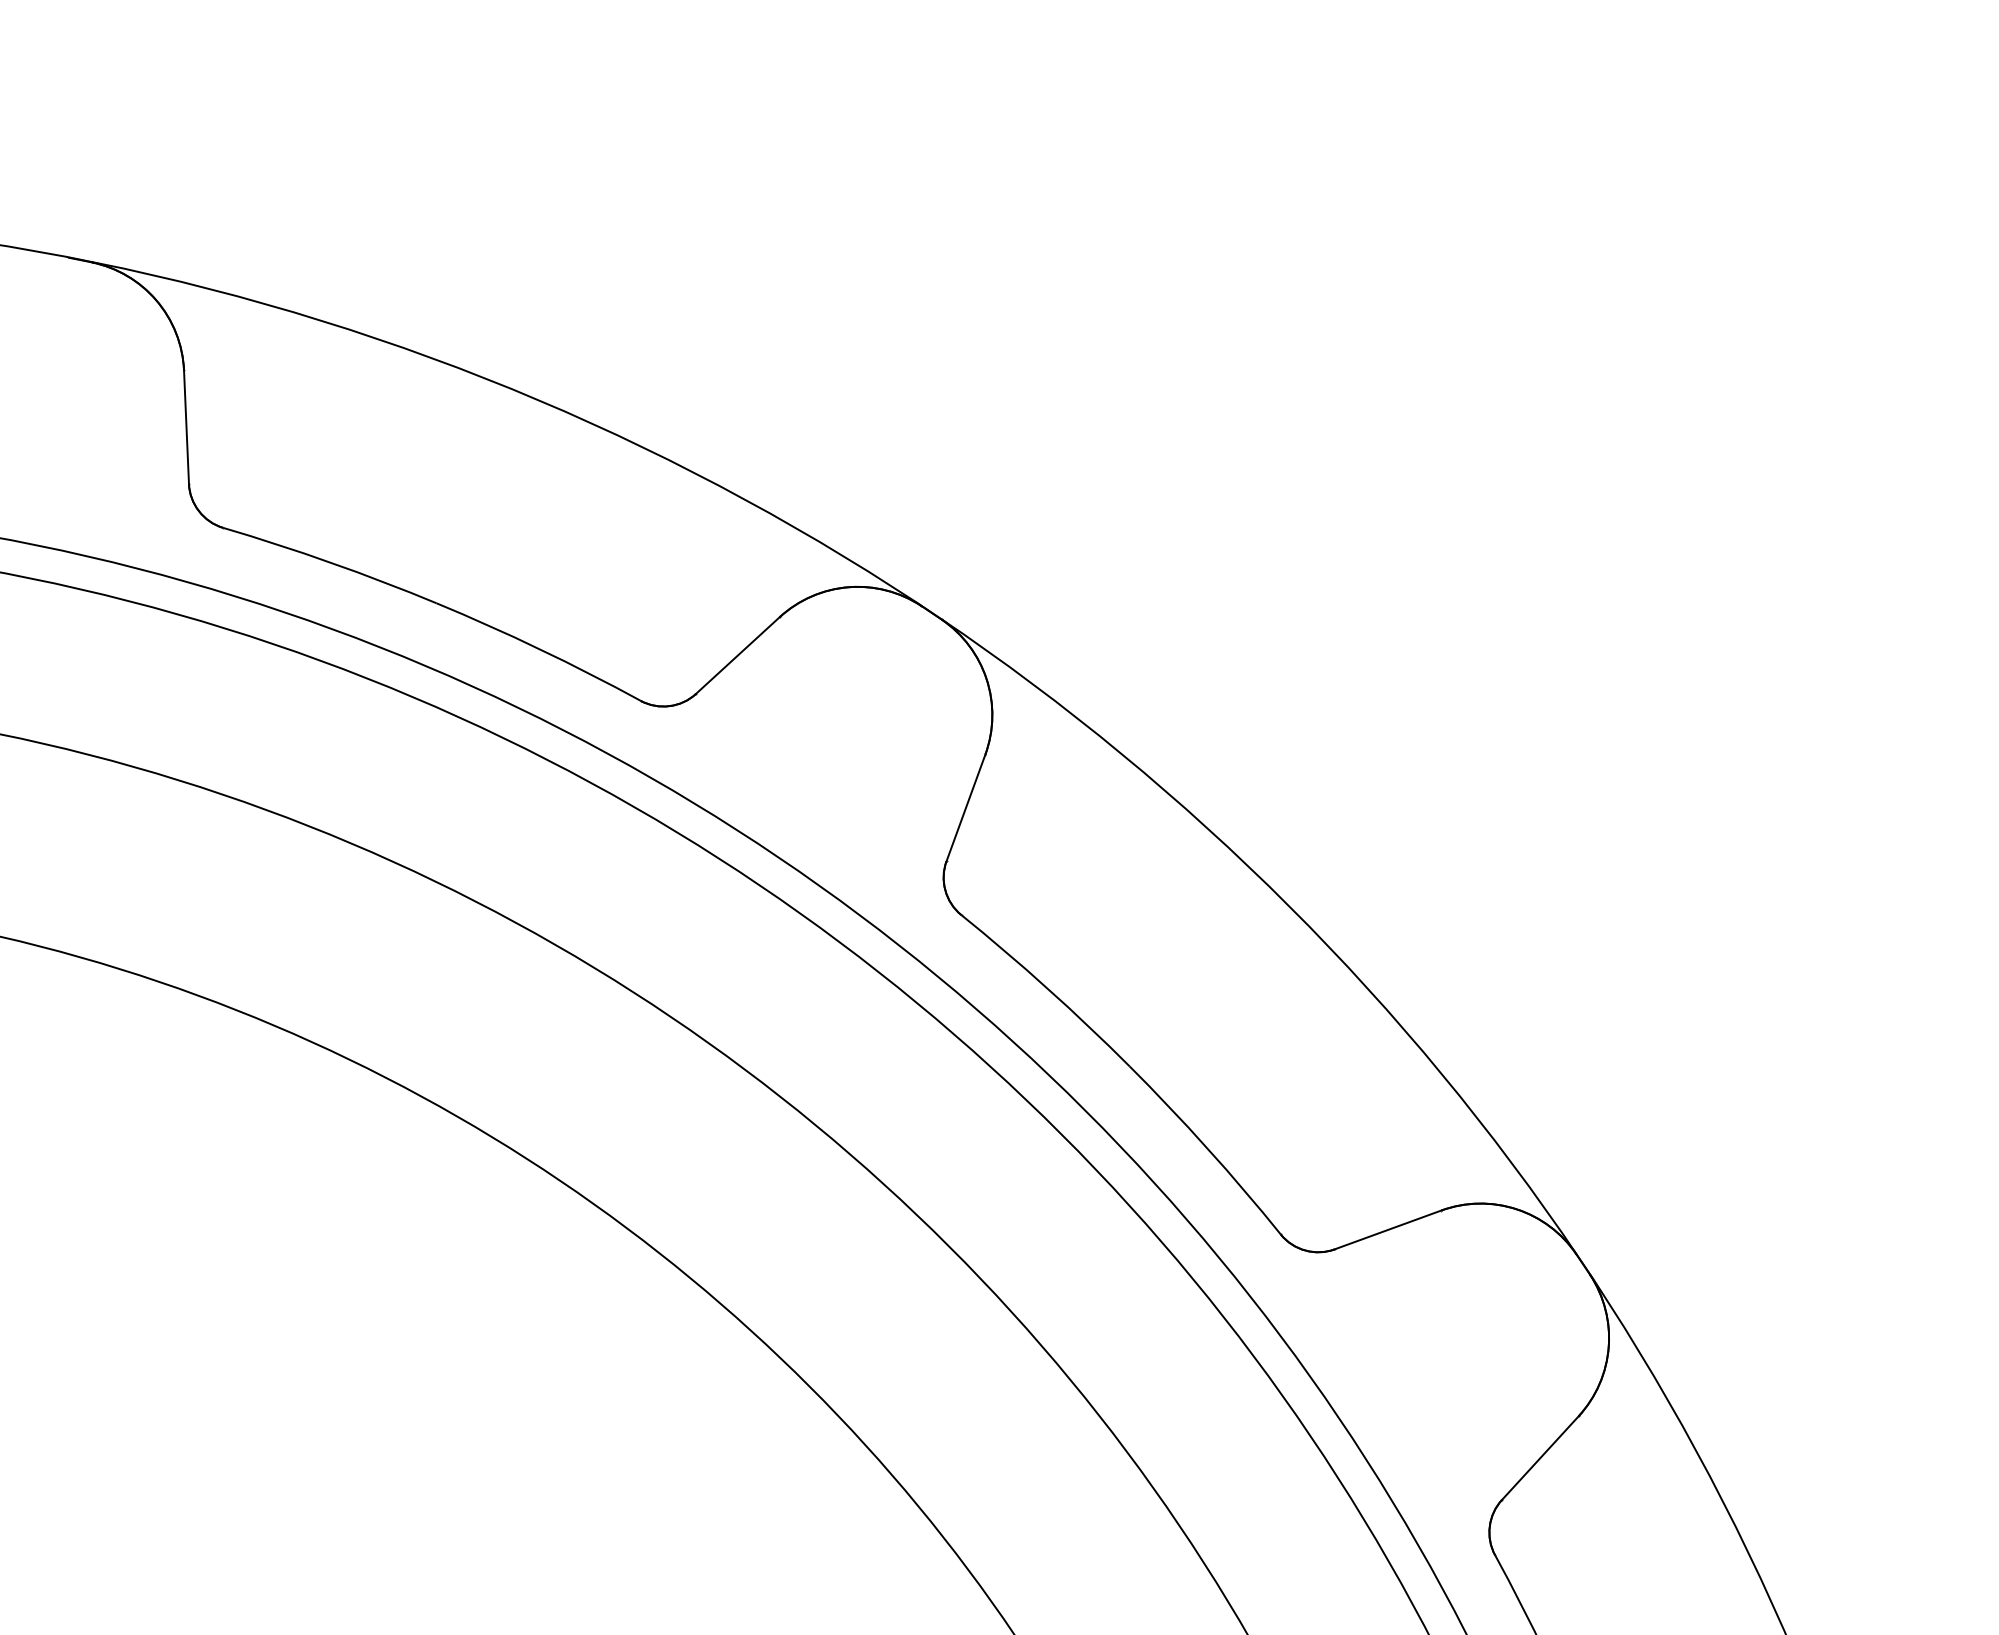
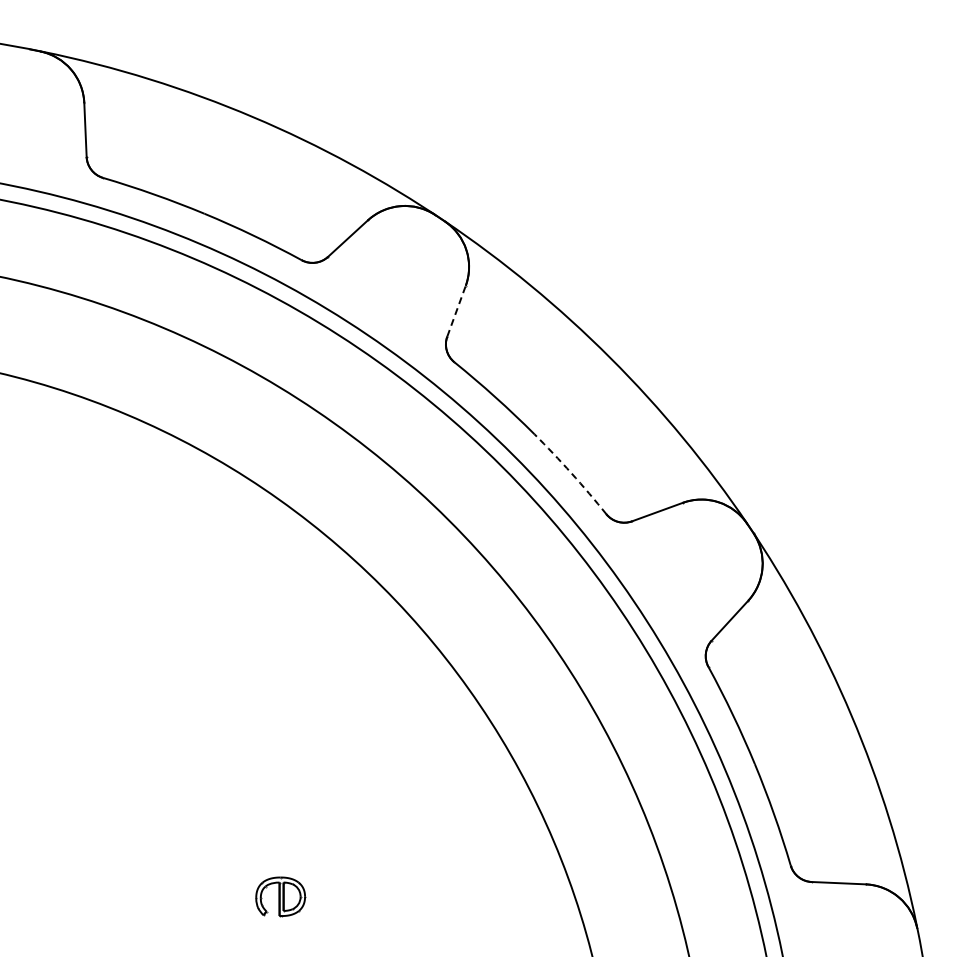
line: (965, 806) -> (456, 310), solid -> dashed
arc: (1207, 1148) -> (571, 473), solid -> dashed

